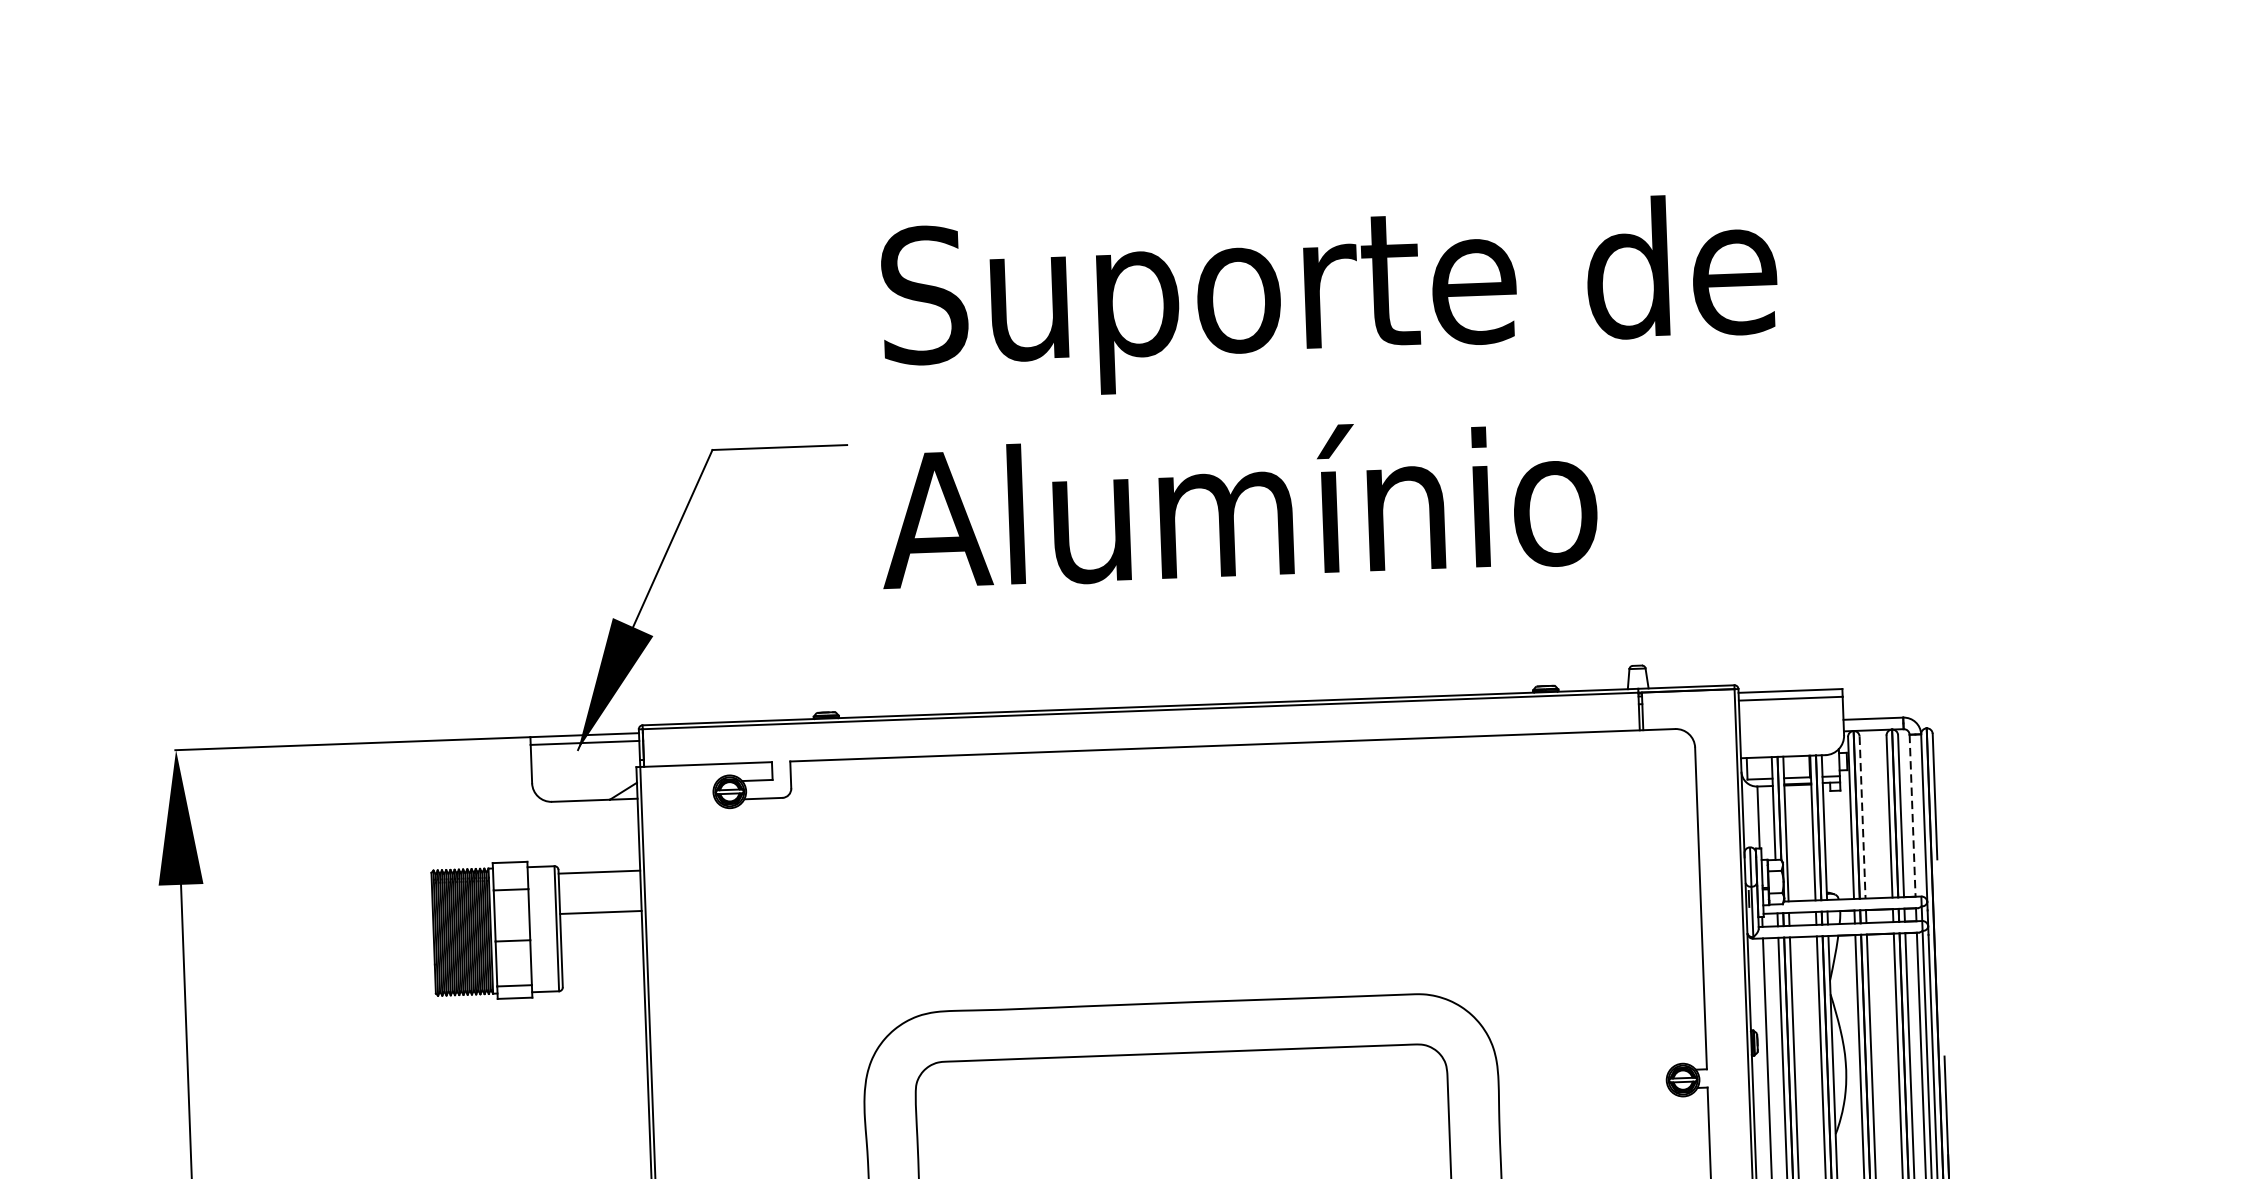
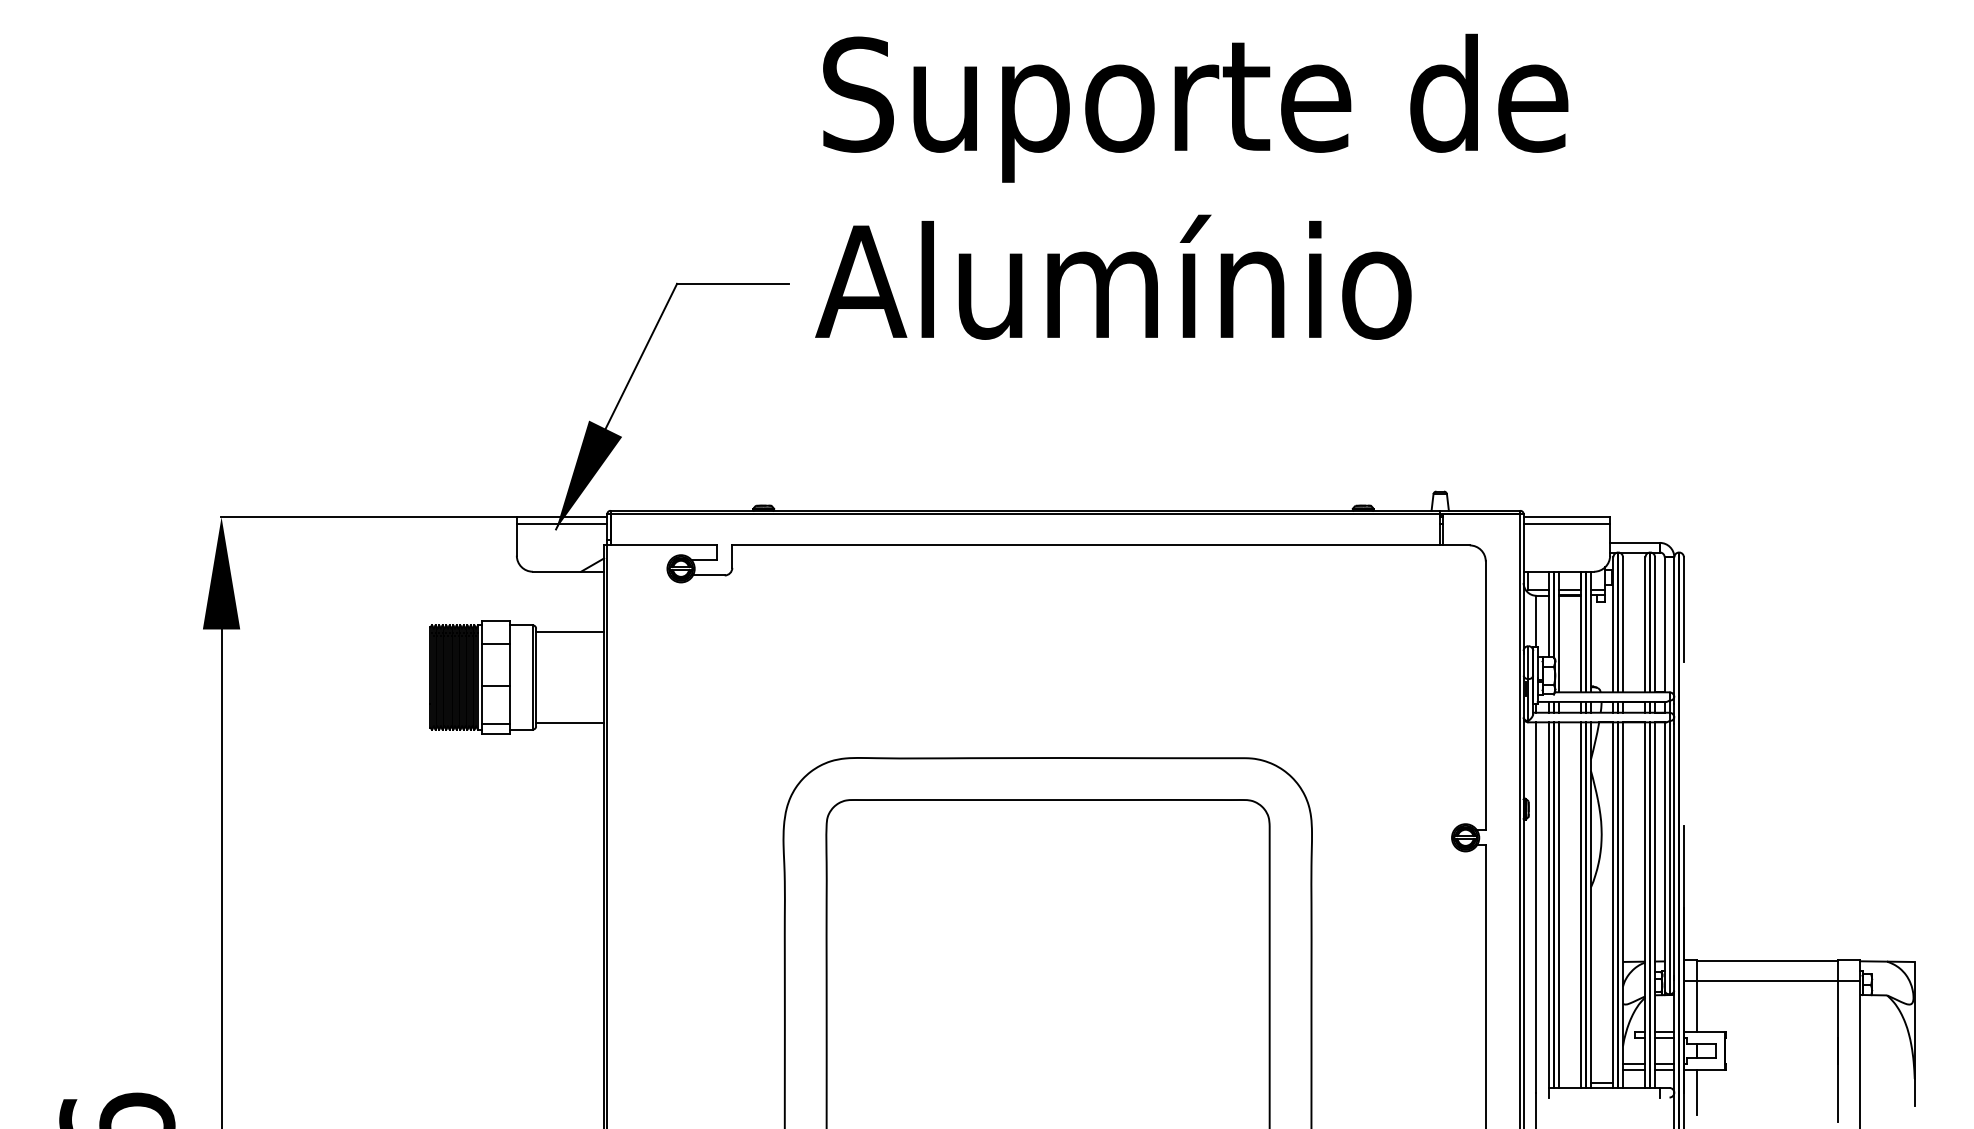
text: (1328, 390) -> (1191, 186), moved
line: (1912, 815) -> (1664, 624), dashed -> solid
line: (1863, 817) -> (1623, 624), dashed -> solid
line: (601, 912) -> (570, 723), moved

